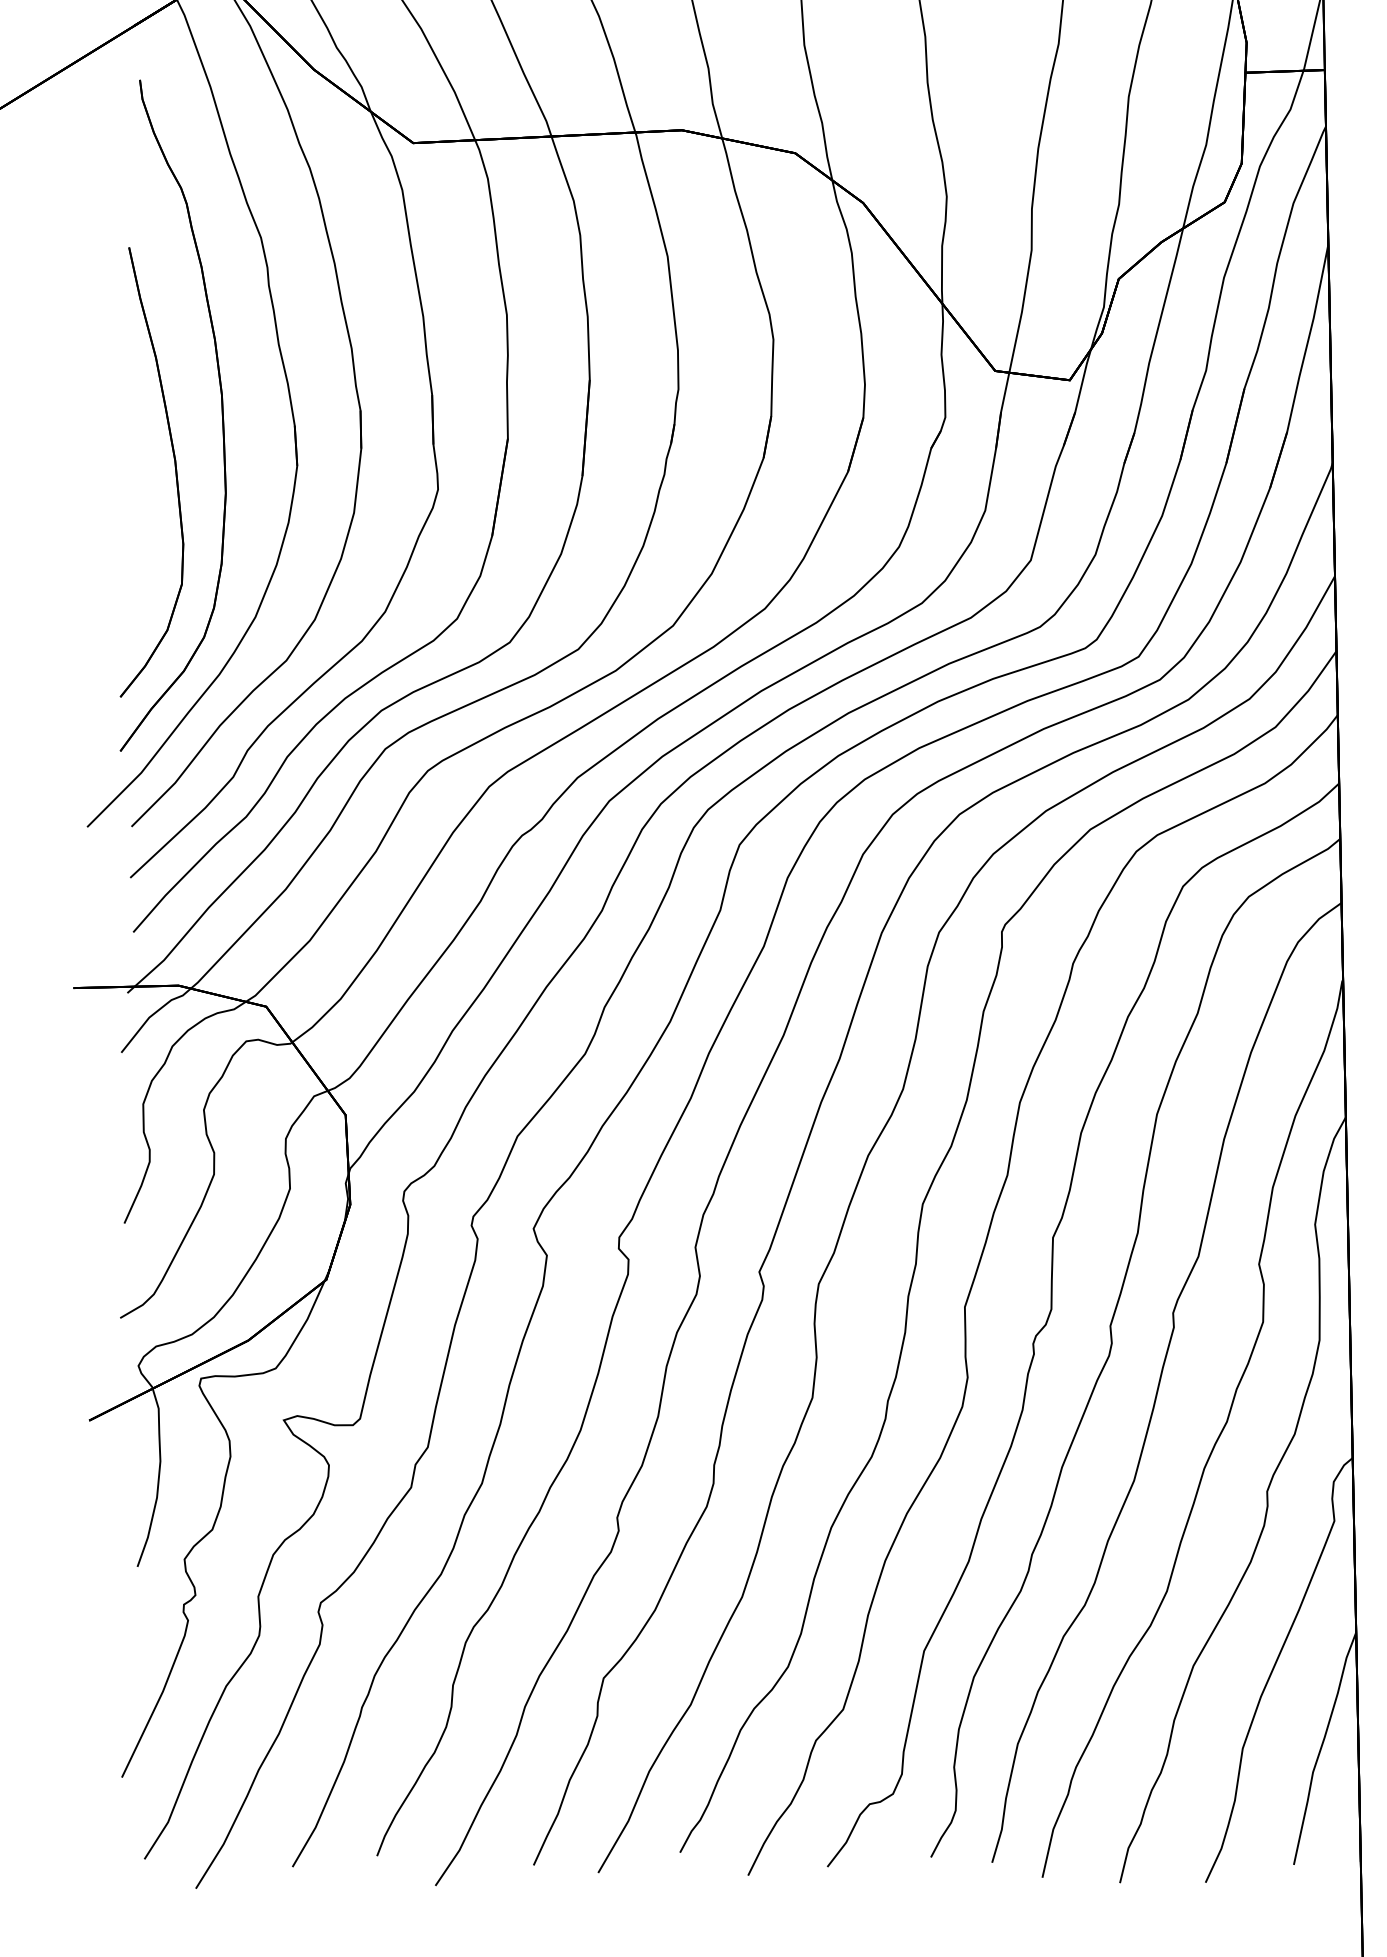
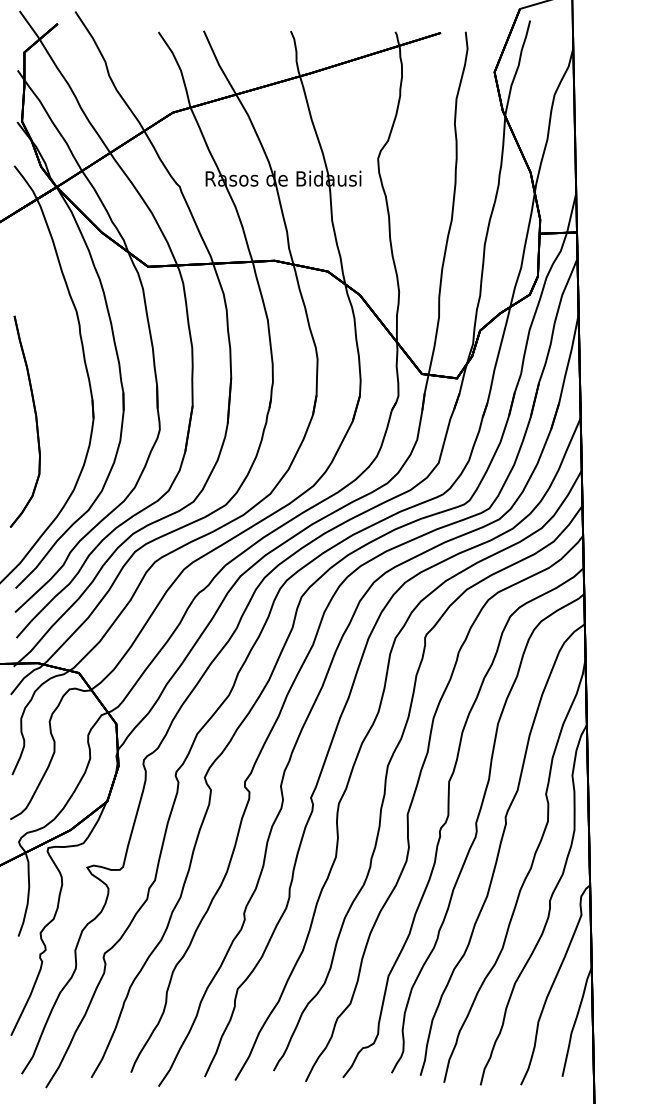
part: (220, 416) -> (57, 395), removed

